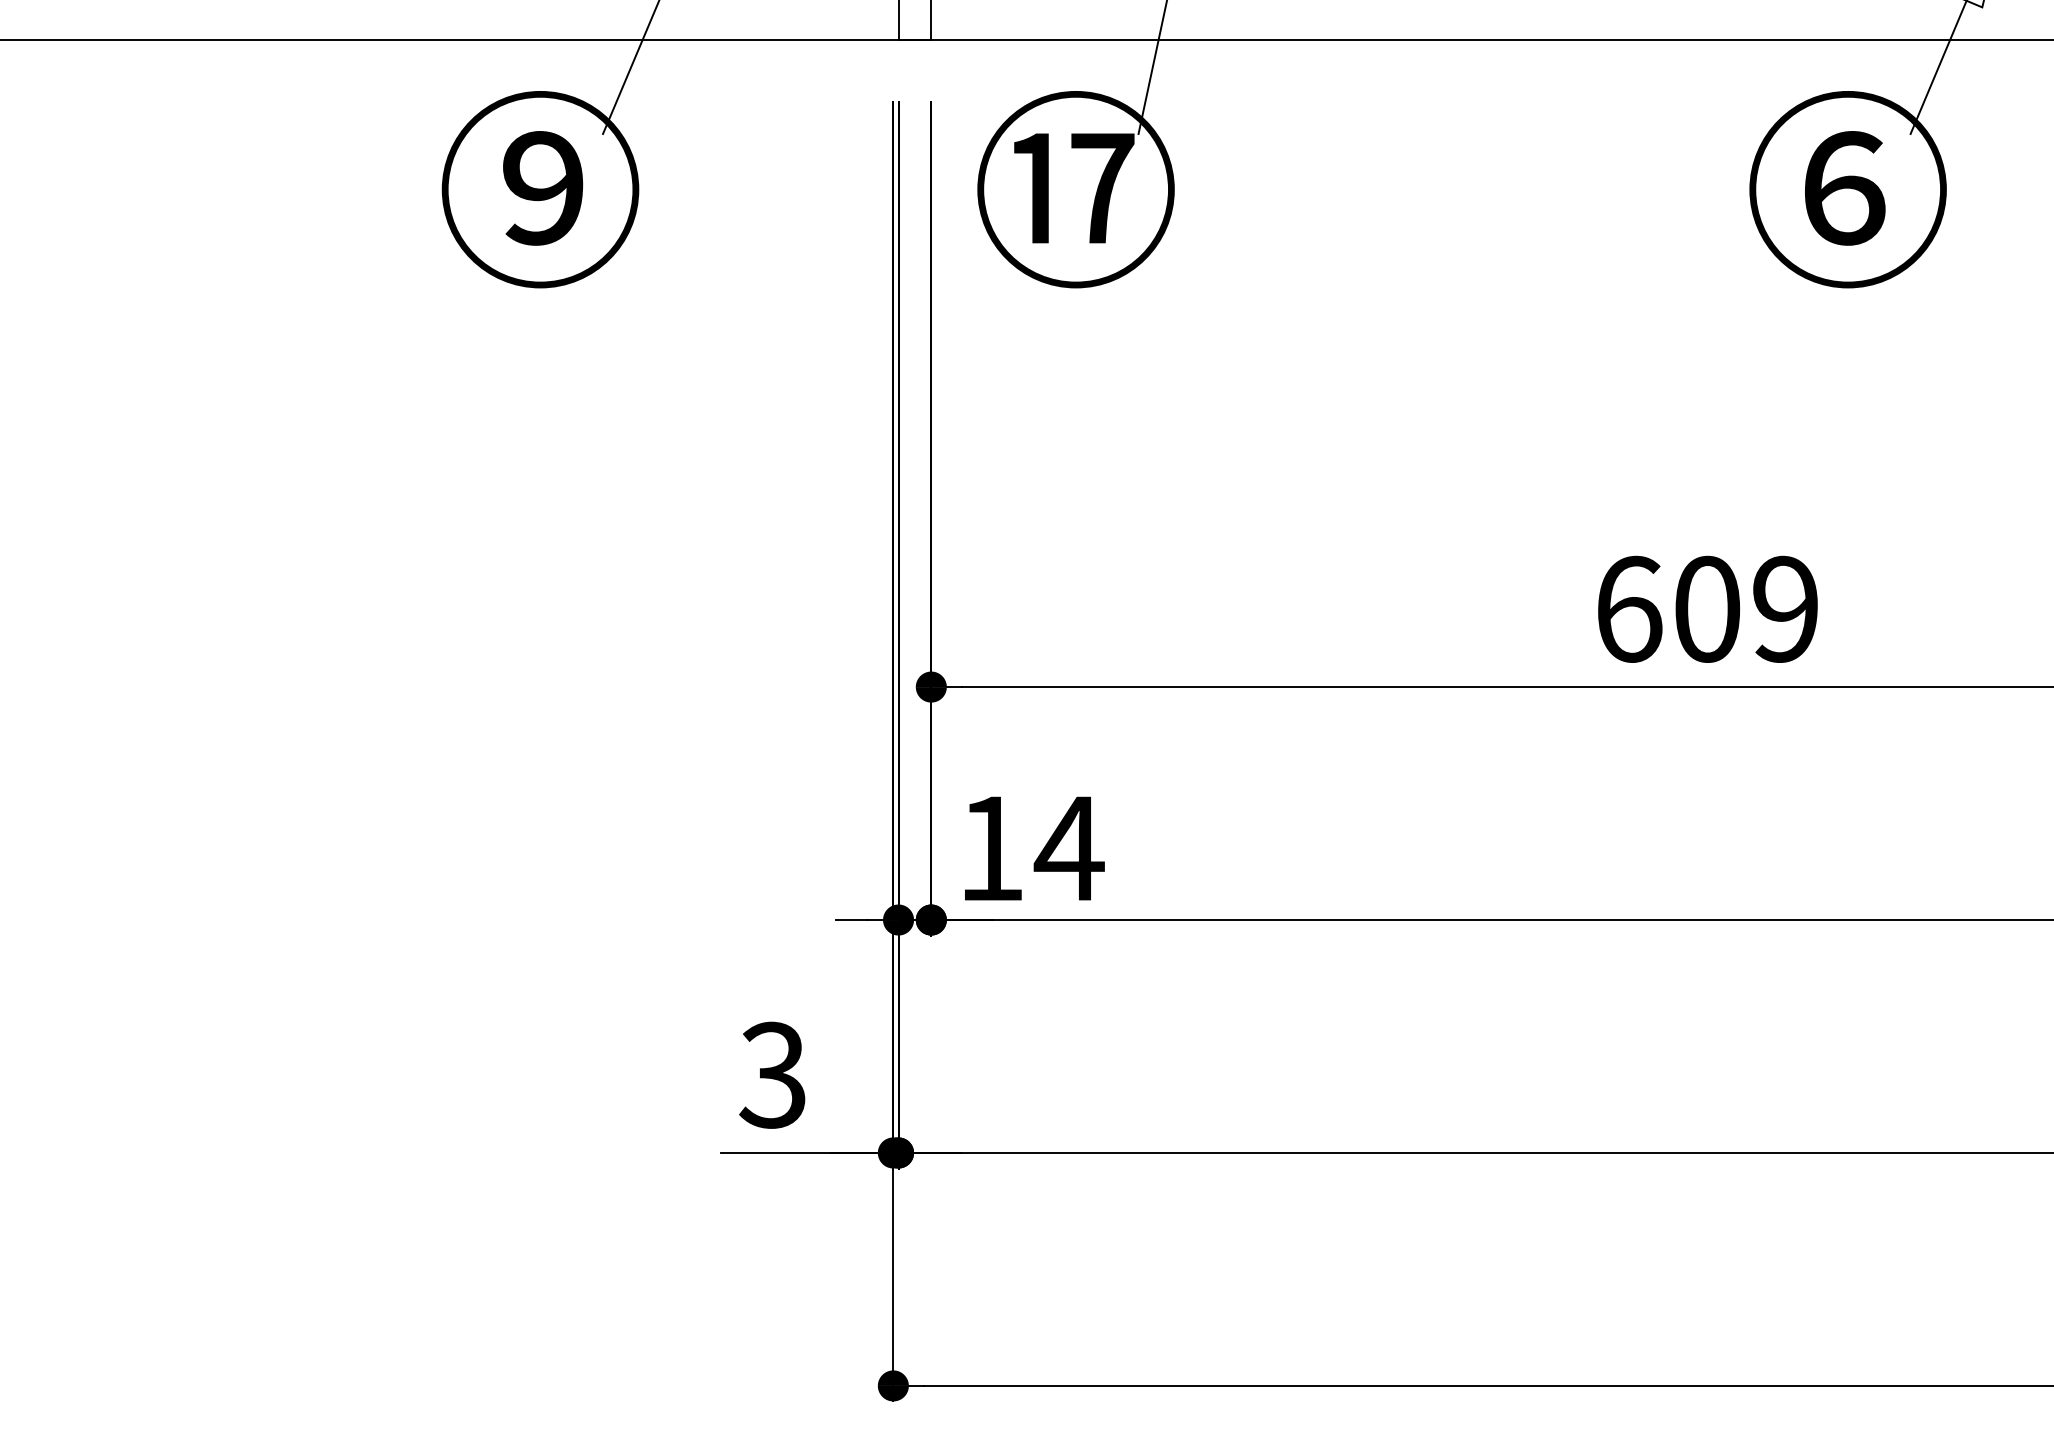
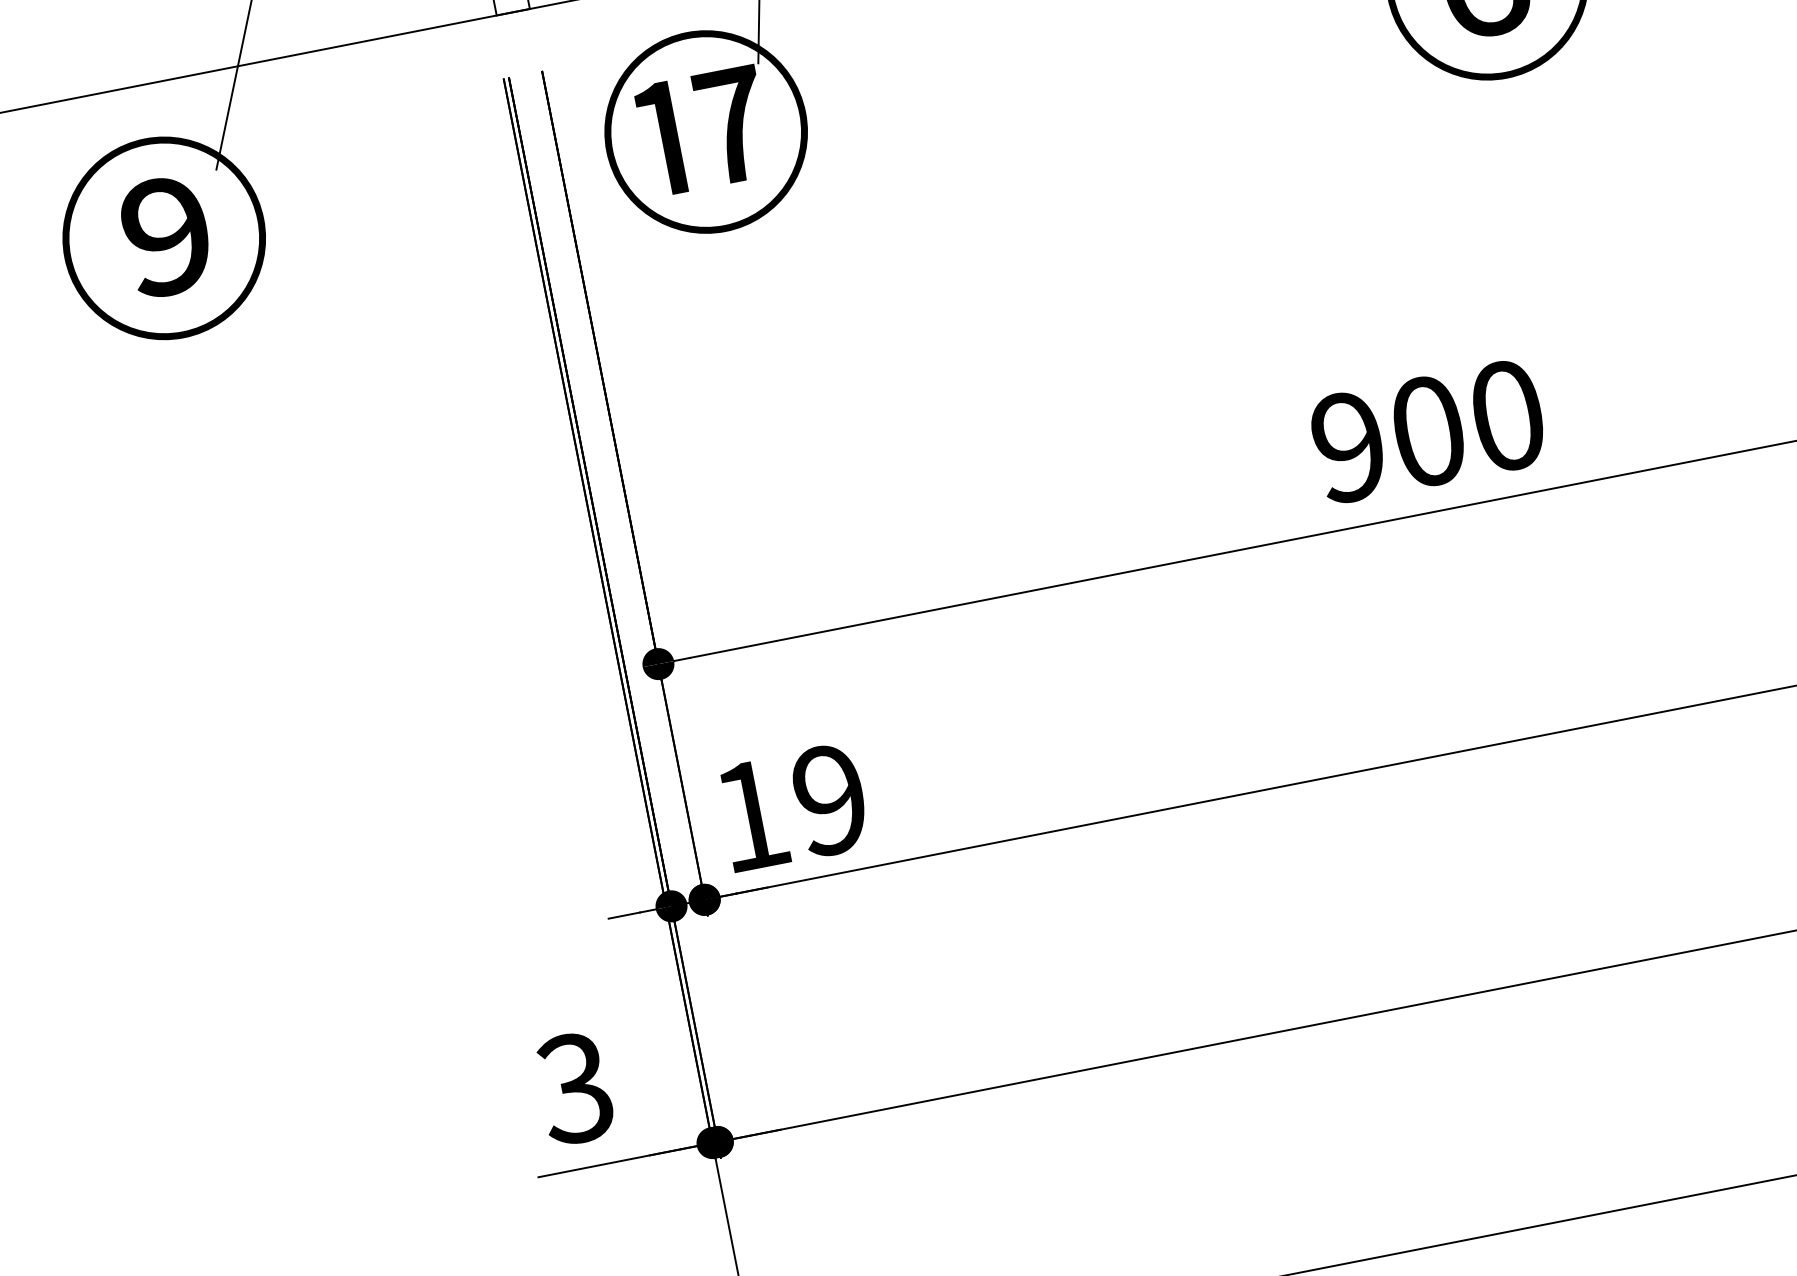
text: (1707, 608) -> (1428, 430), 609 -> 900
text: (1068, 848) -> (829, 800), 14 -> 19

